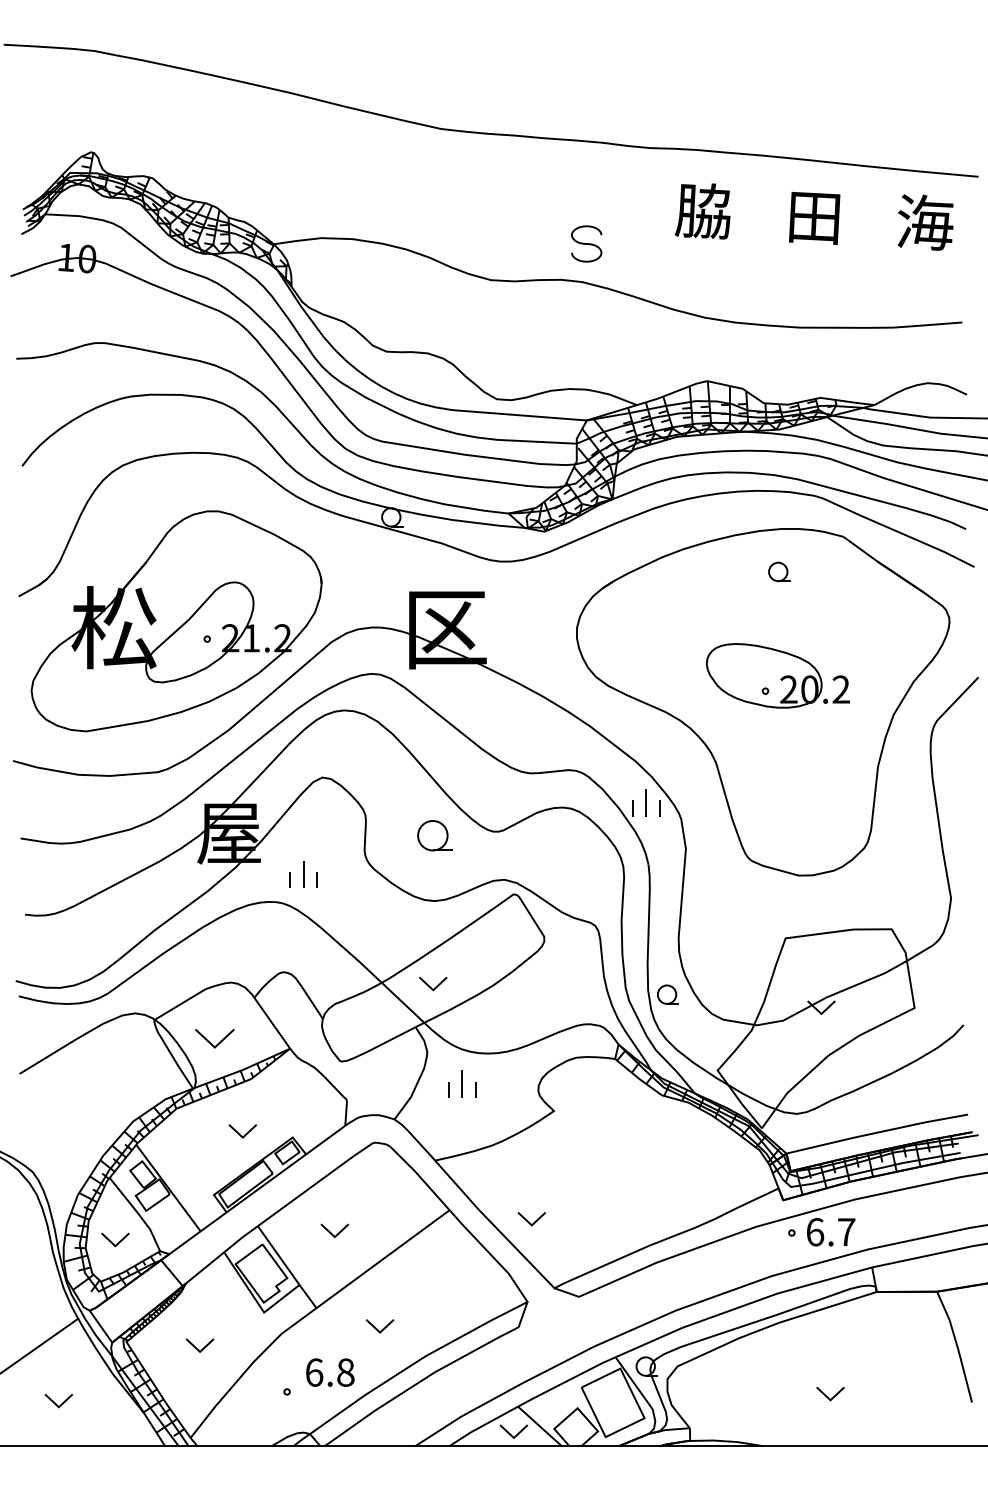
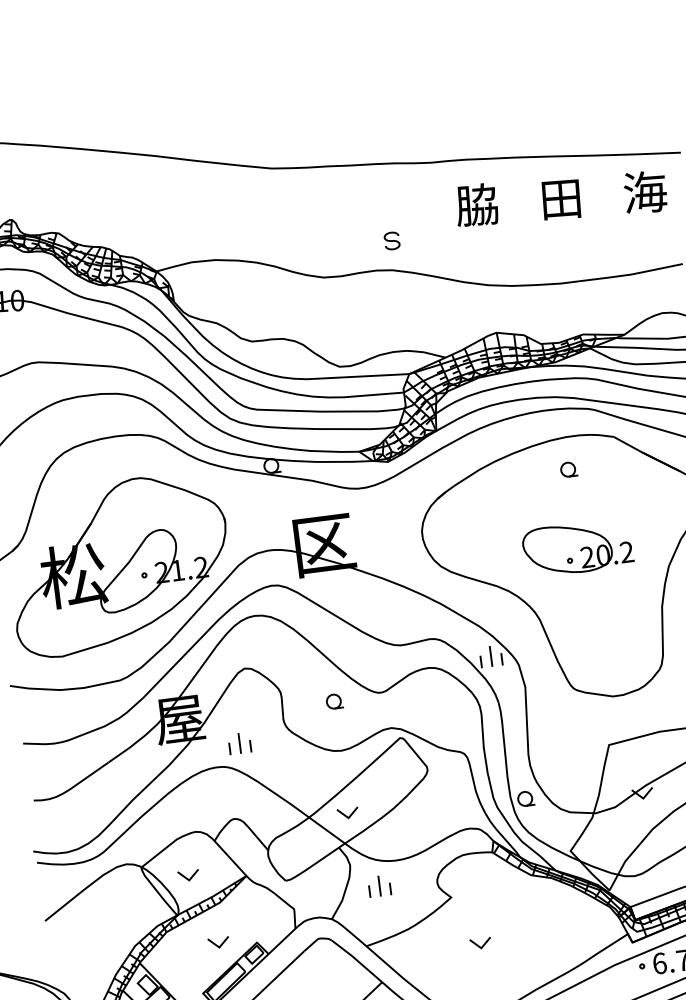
part: (586, 243) -> (392, 240), size x0.62
part: (434, 835) -> (334, 701), size x0.62
part: (214, 1038) -> (188, 875), size x0.71
part: (531, 1219) -> (480, 943), moved

